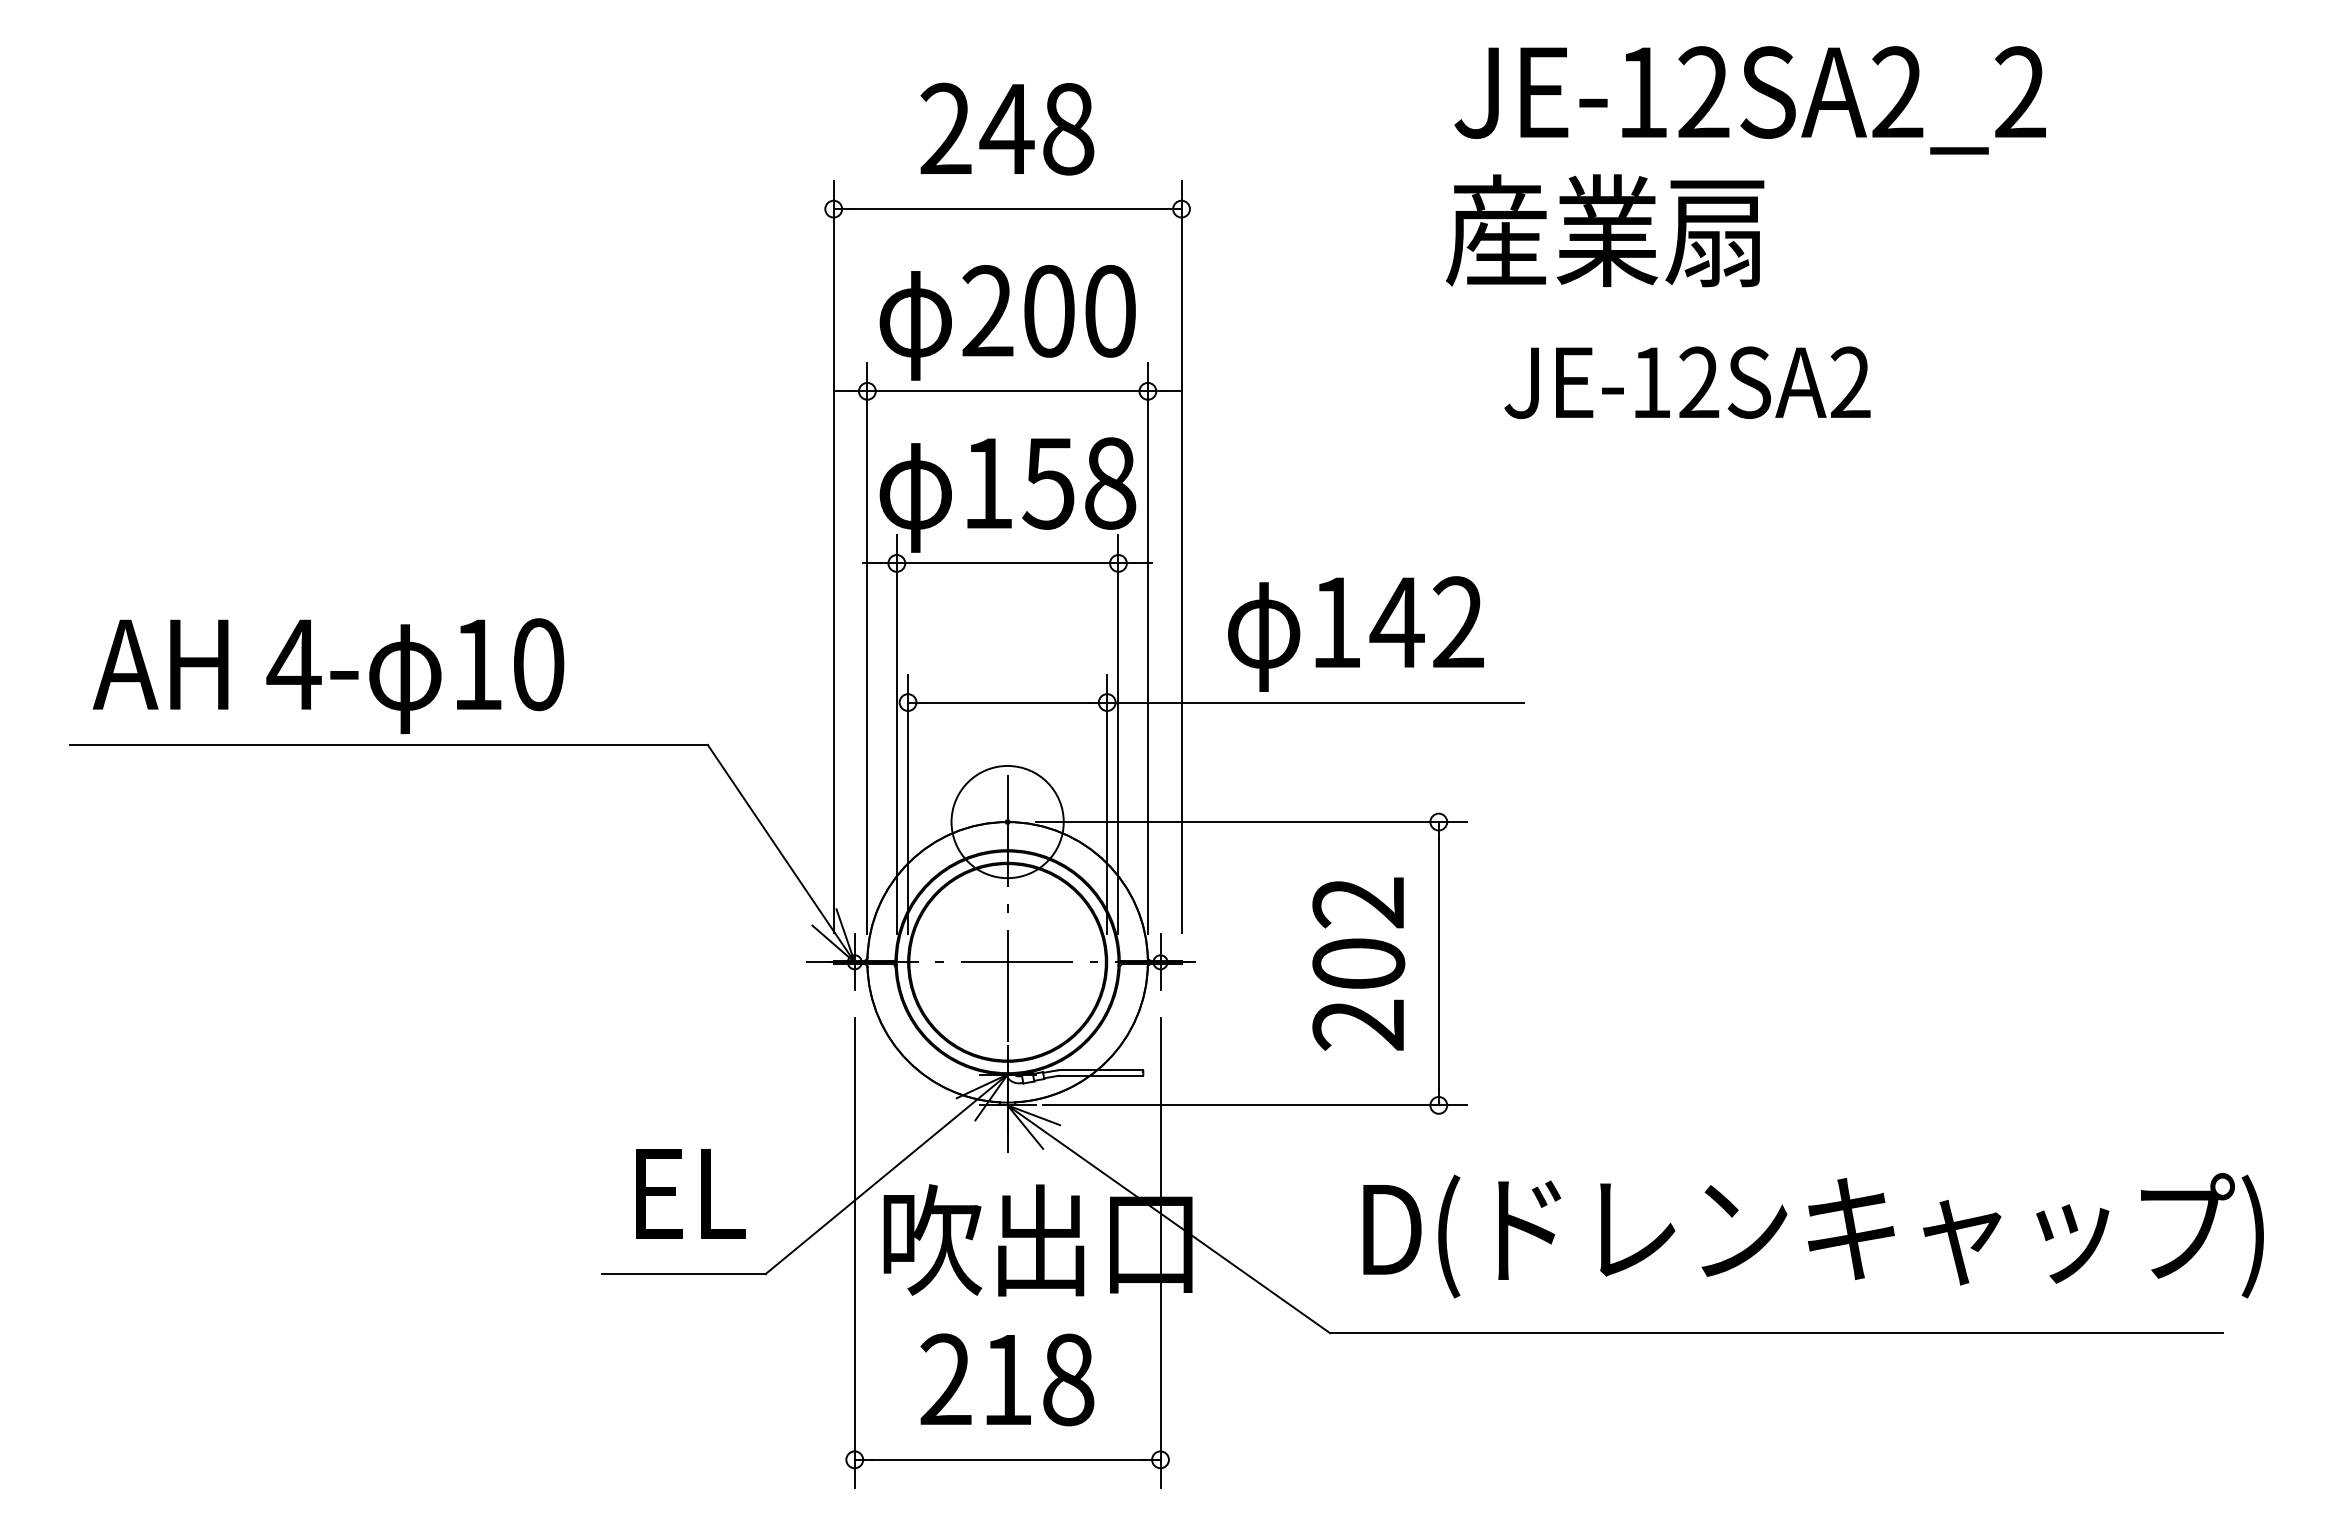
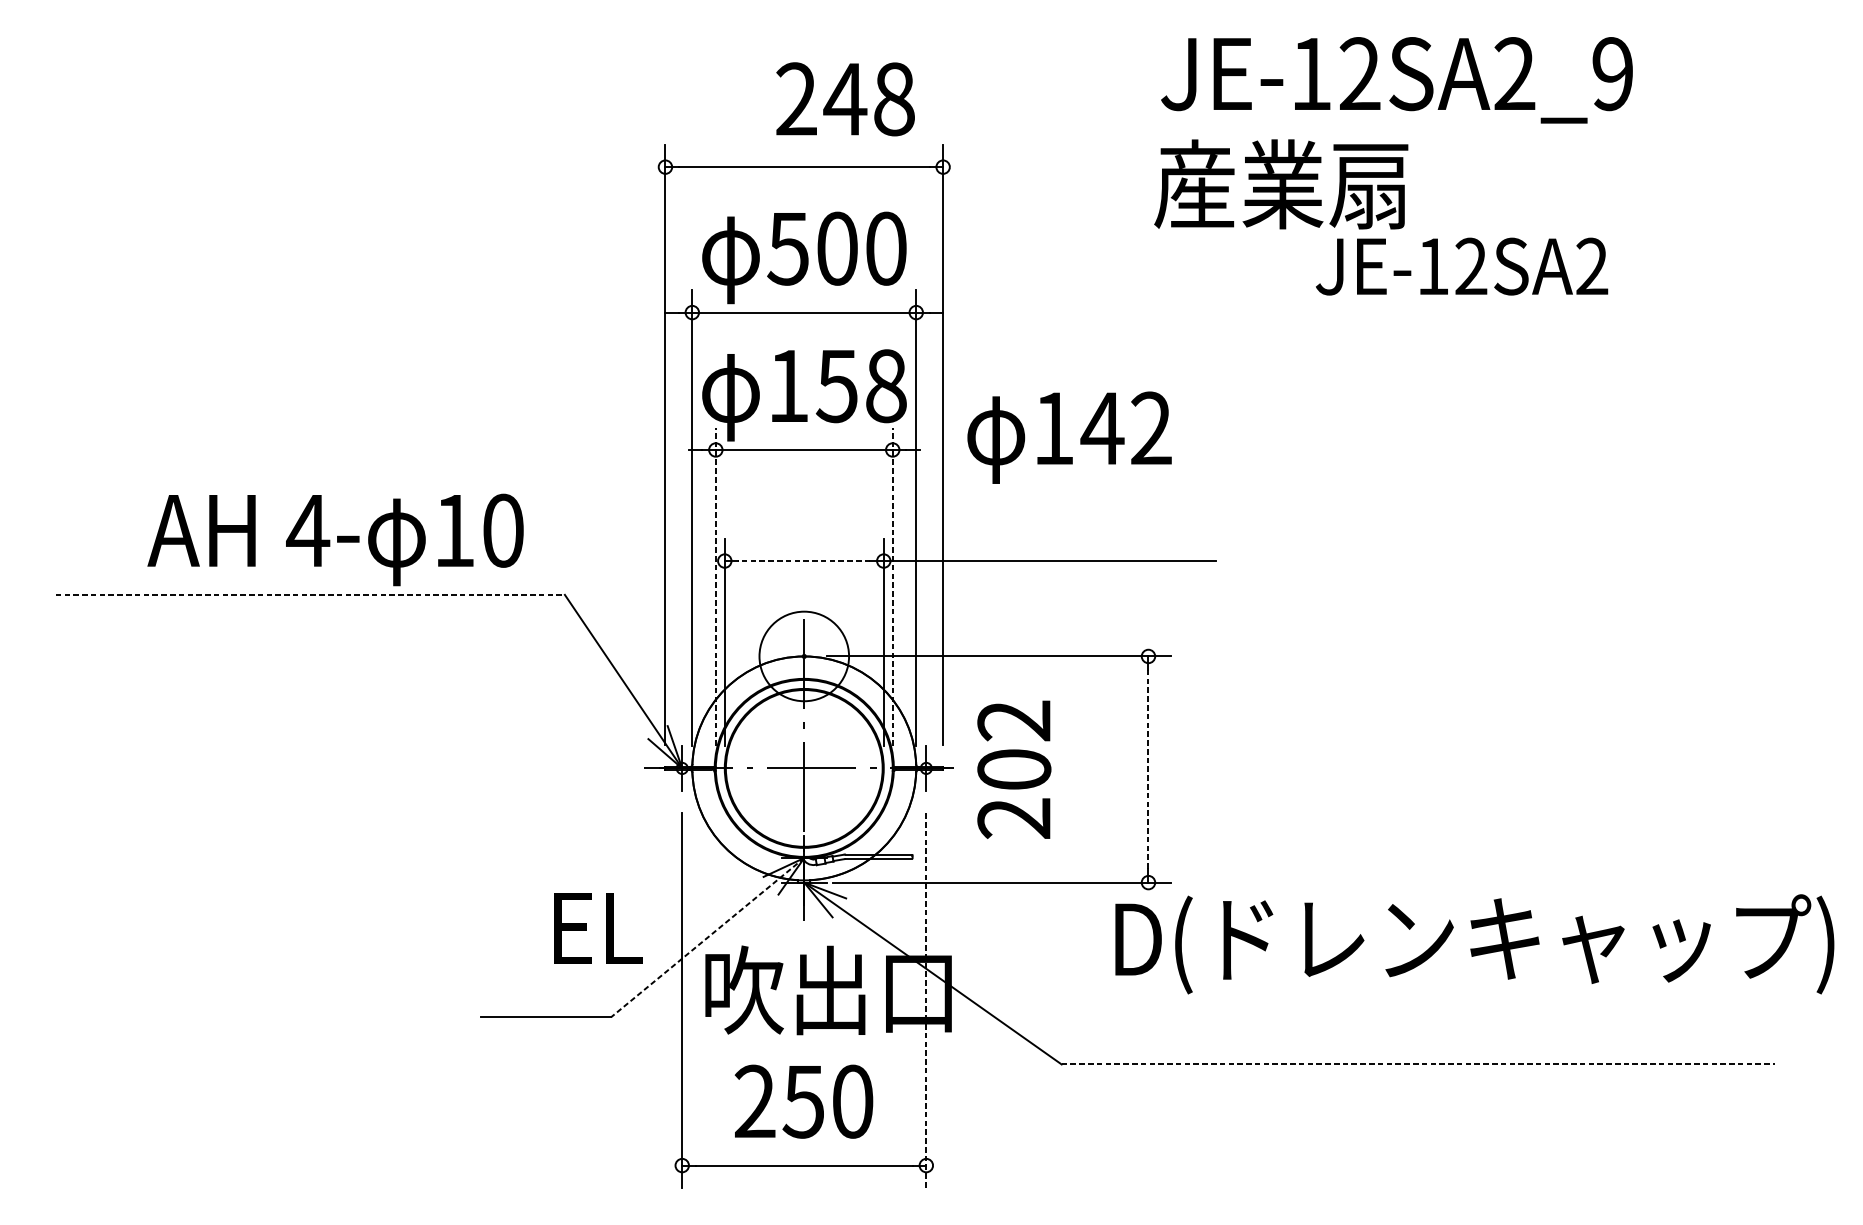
text: (2020, 92) -> (1612, 74), JE-12SA2_2 -> JE-12SA2_9
text: (1007, 128) -> (845, 98), moved
text: (987, 311) -> (788, 248), 200 -> 500
text: (1687, 382) -> (1461, 266), moved
text: (1355, 633) -> (1069, 437), moved
text: (328, 675) -> (335, 539), moved
line: (1007, 702) -> (804, 561), solid -> dashed
line: (896, 734) -> (715, 586), solid -> dashed
line: (1118, 734) -> (892, 586), solid -> dashed
line: (388, 744) -> (310, 594), solid -> dashed
text: (1358, 963) -> (1014, 769), moved
line: (1438, 963) -> (1148, 769), solid -> dashed
line: (886, 1174) -> (707, 937), solid -> dashed
text: (690, 1193) -> (598, 928), moved
text: (1813, 1235) -> (1474, 944), moved
line: (1160, 1253) -> (926, 1000), solid -> dashed
line: (1777, 1333) -> (1418, 1064), solid -> dashed
text: (1037, 1379) -> (828, 1101), 218 -> 250

